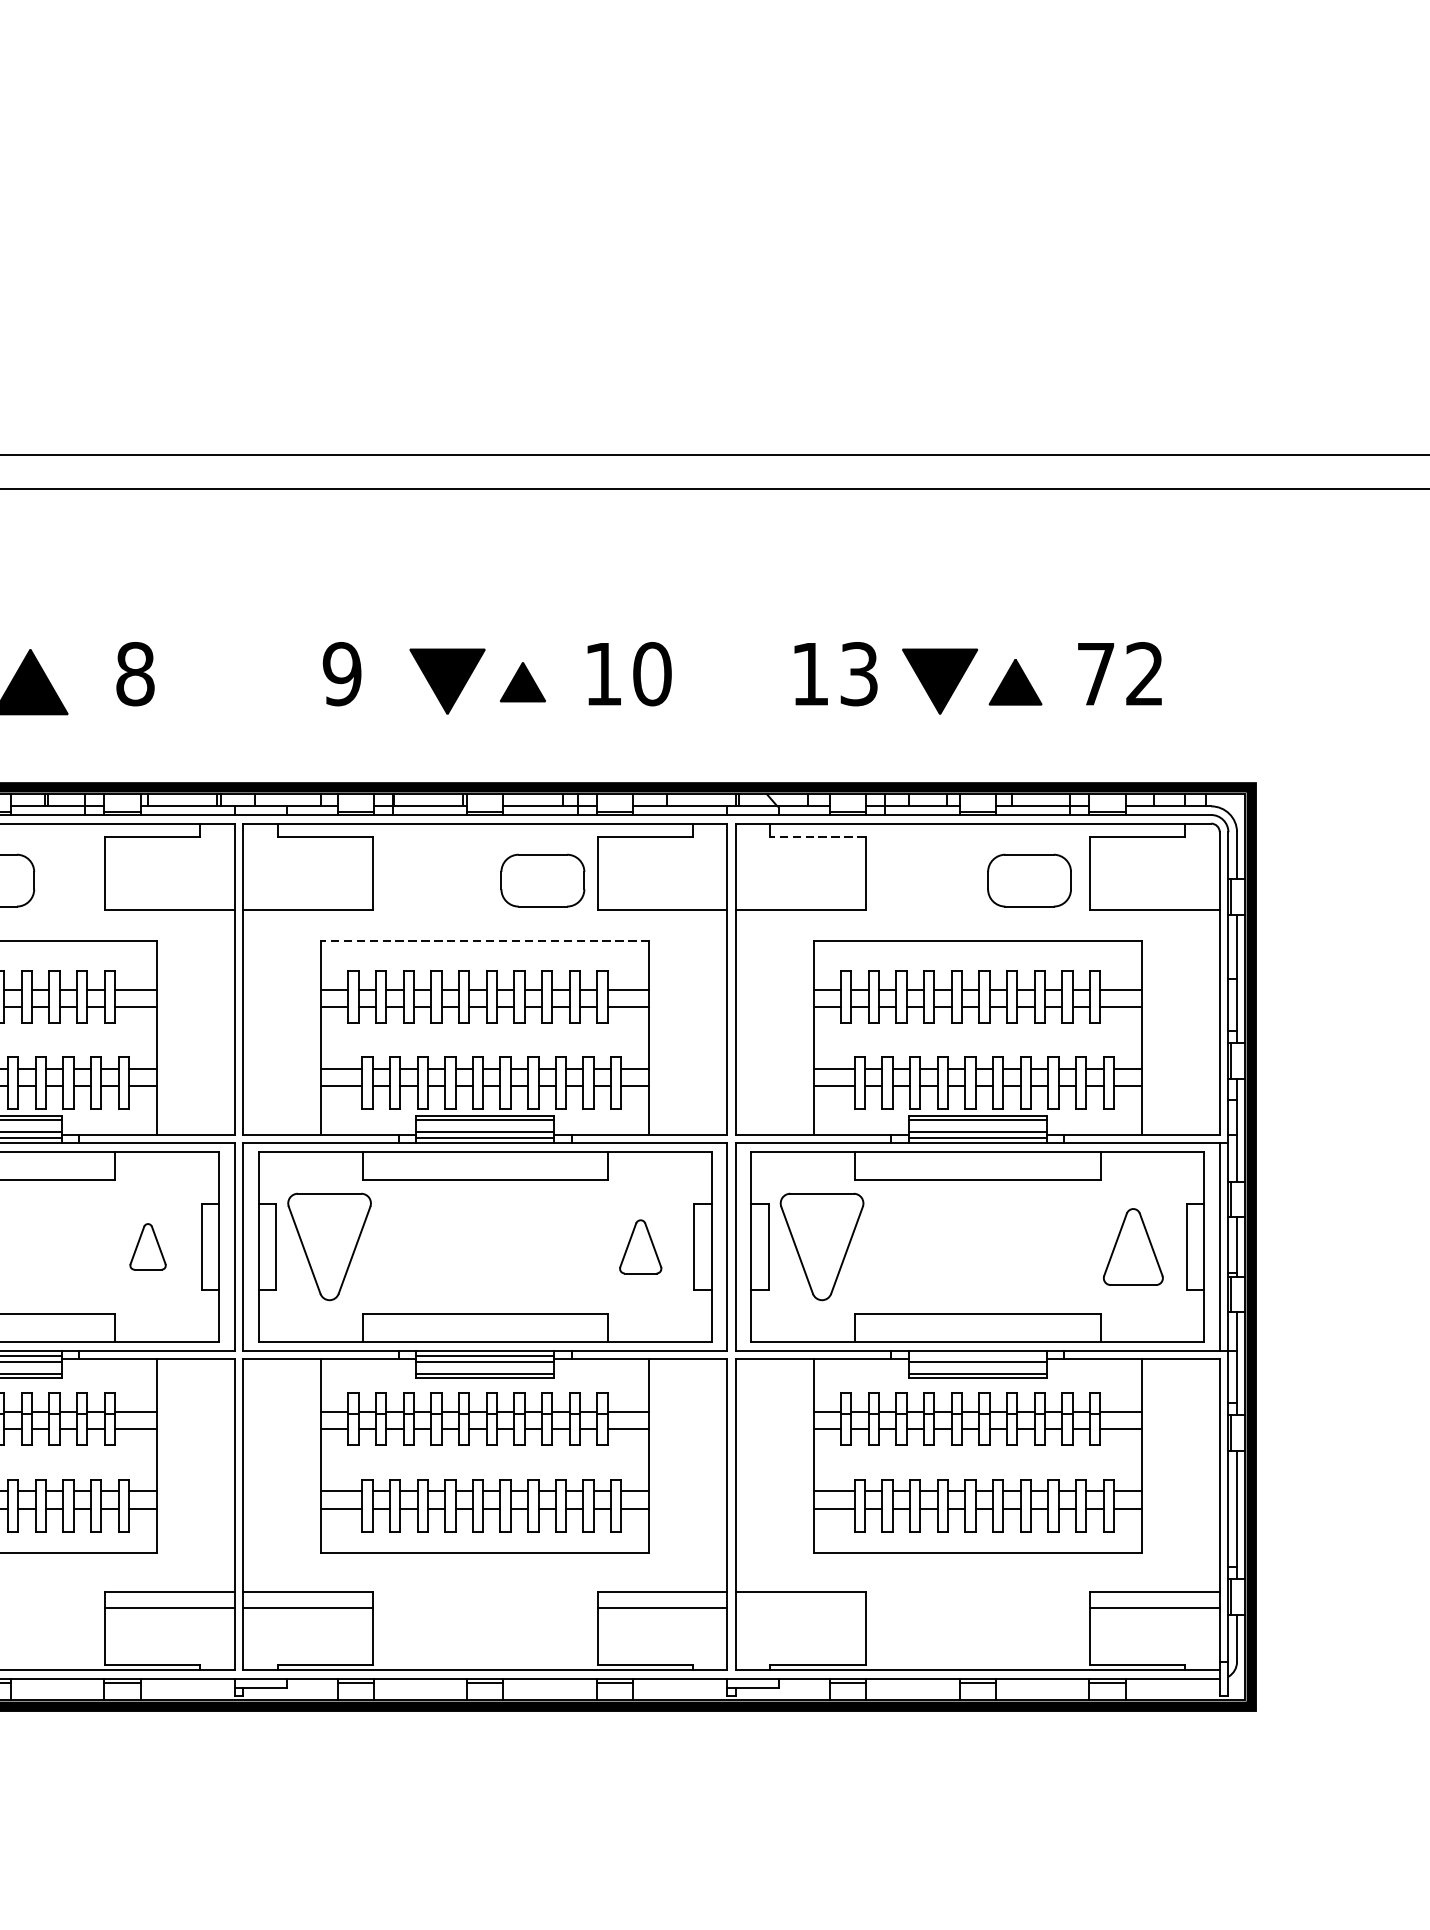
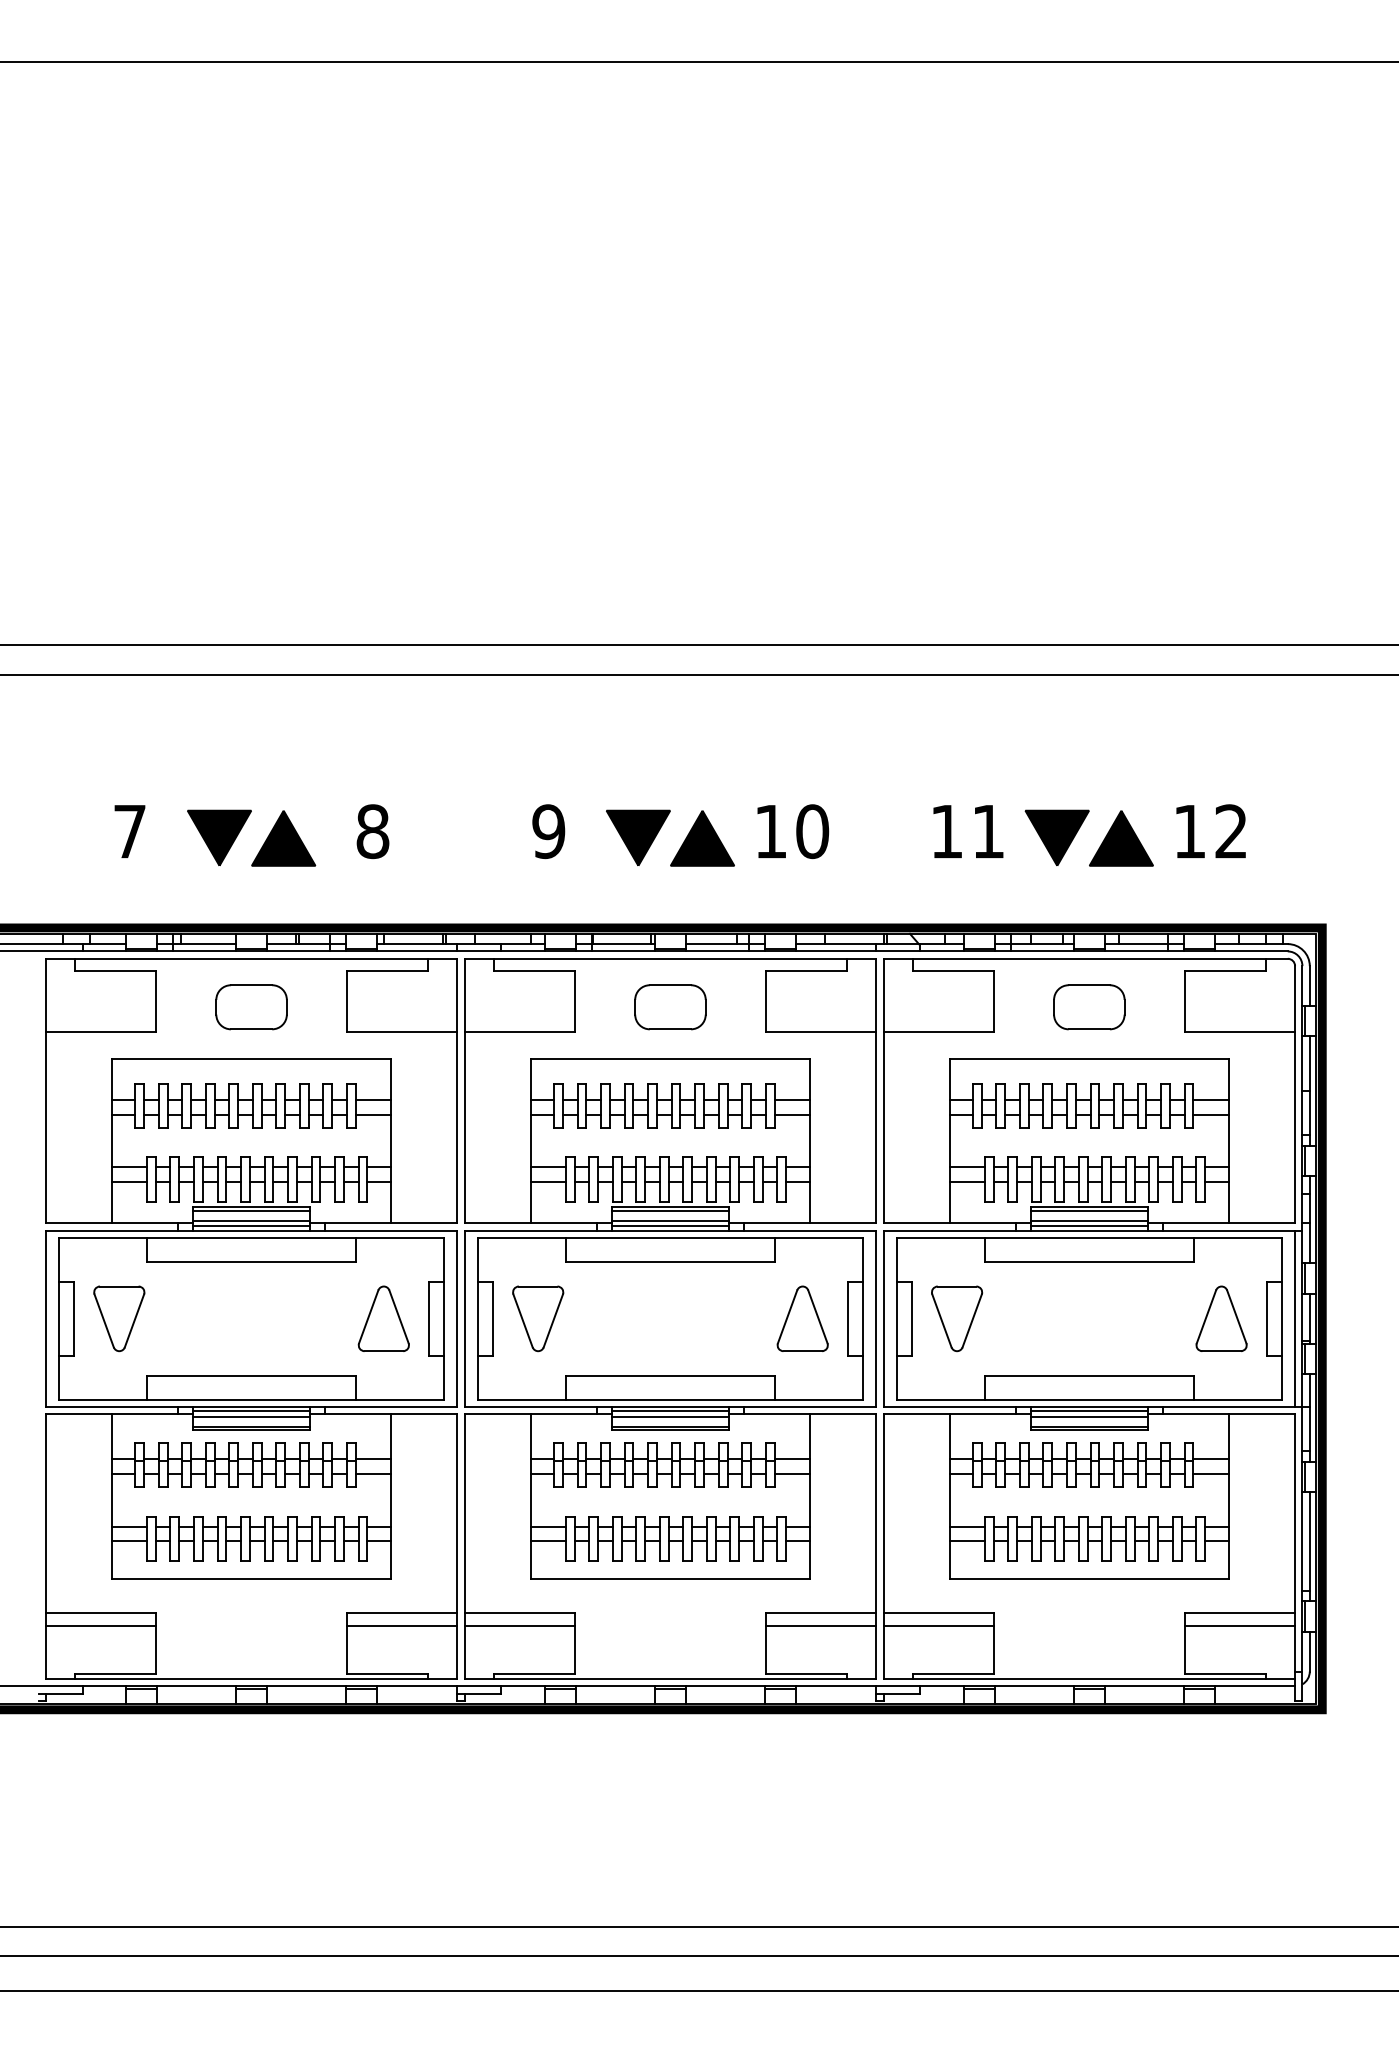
text: (859, 673) -> (988, 831), 13 -> 11
text: (1095, 673) -> (1189, 831), 72 -> 12
part: (522, 682) -> (702, 838), size x1.67
part: (1015, 682) -> (1121, 838), size x1.43
line: (816, 837) -> (952, 970), dashed -> solid
part: (542, 880) -> (670, 1007), moved
part: (1029, 880) -> (1089, 1007), moved
line: (485, 940) -> (670, 1058), dashed -> solid
part: (147, 1246) -> (383, 1318), size x1.67
part: (330, 1246) -> (538, 1318), size x0.71
part: (640, 1246) -> (802, 1318), size x1.43
part: (822, 1246) -> (957, 1318), size x0.71
line: (978, 1355) -> (1089, 1411), added
line: (800, 1608) -> (938, 1626), added

